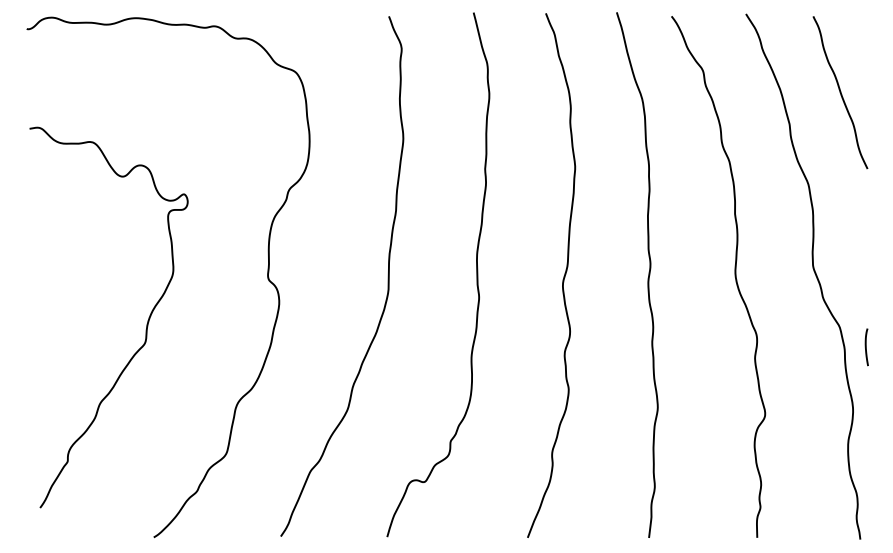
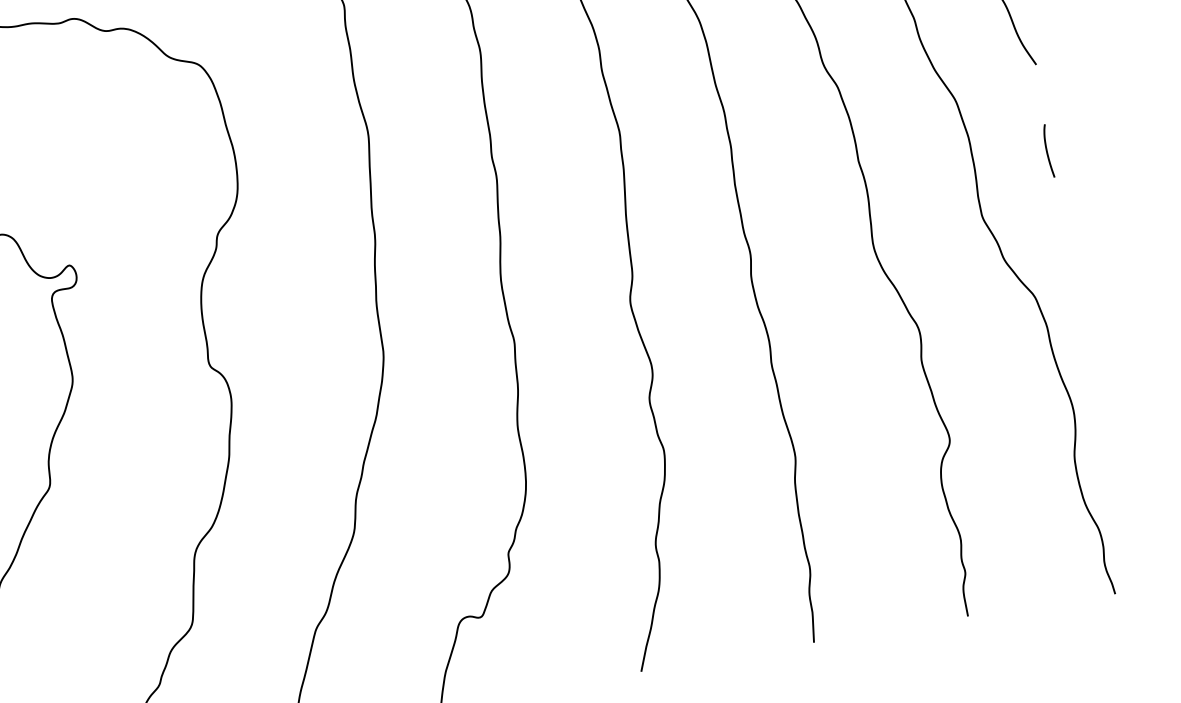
curve: (866, 347) -> (1047, 151), moved

